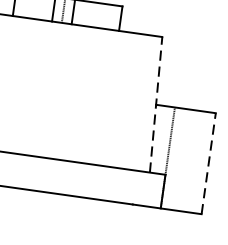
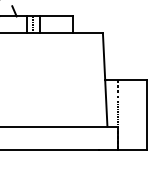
line: (156, 104) -> (105, 79), dashed -> solid
line: (208, 163) -> (146, 114), dashed -> solid

